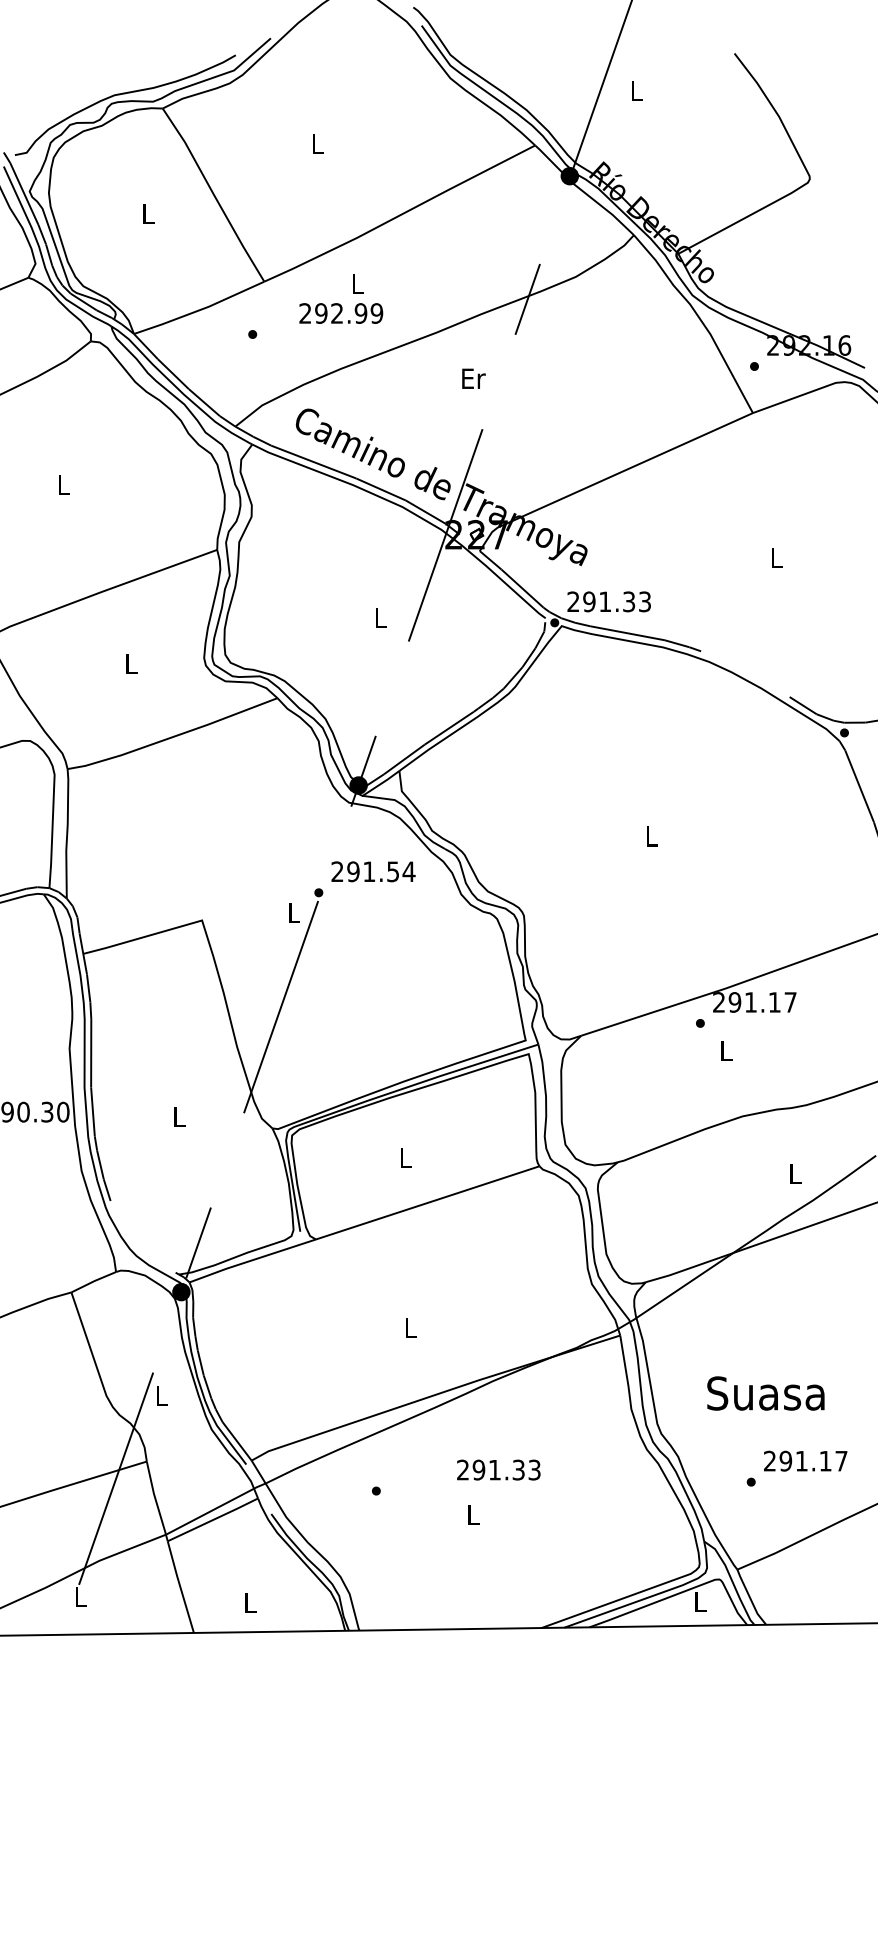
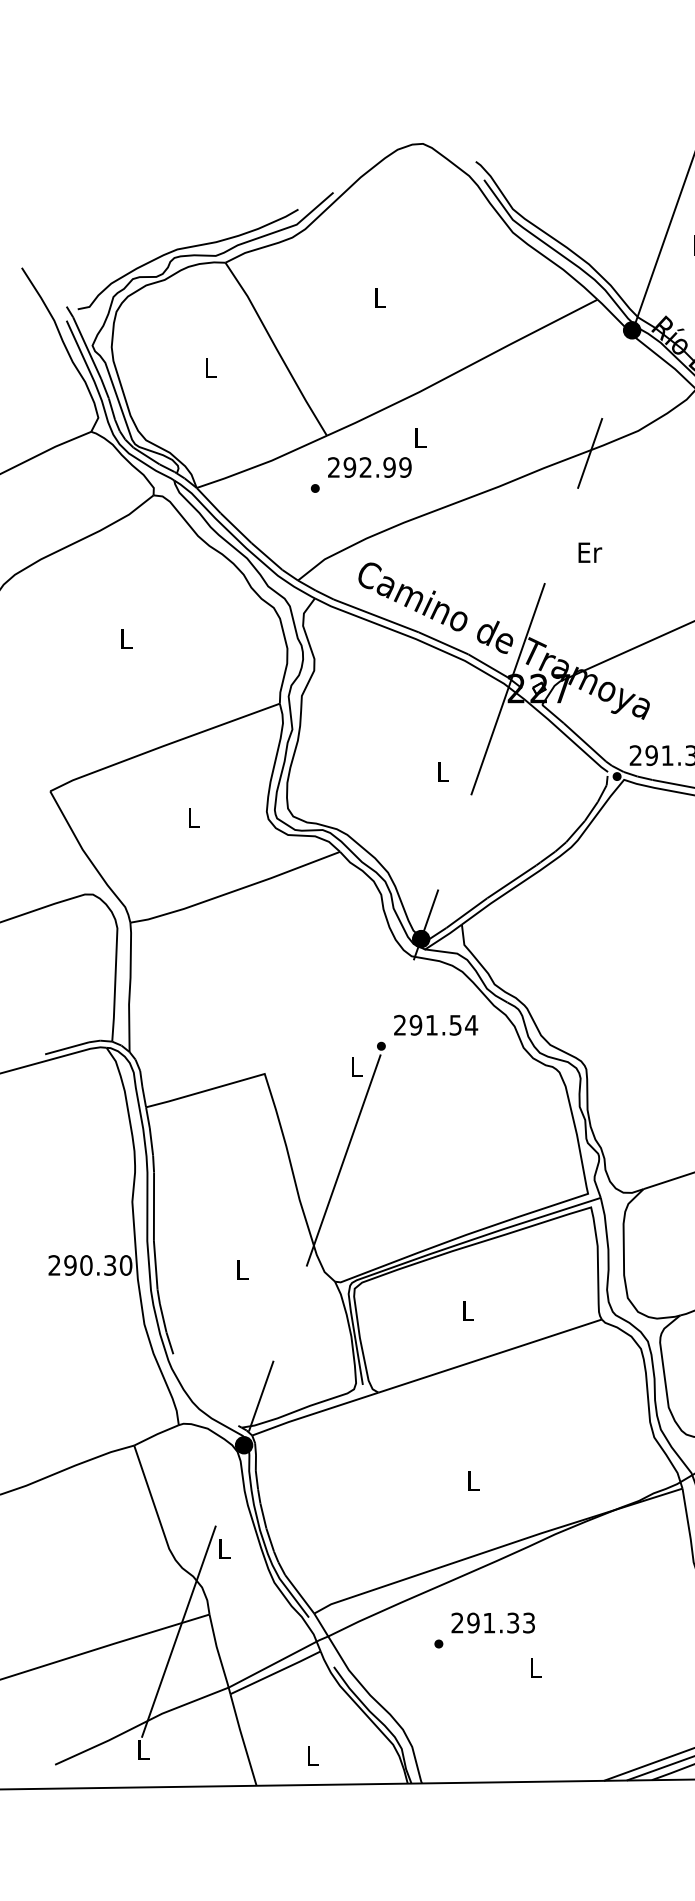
text: (341, 313) -> (370, 467), moved
text: (473, 378) -> (589, 552), moved
text: (498, 1469) -> (492, 1622), moved

